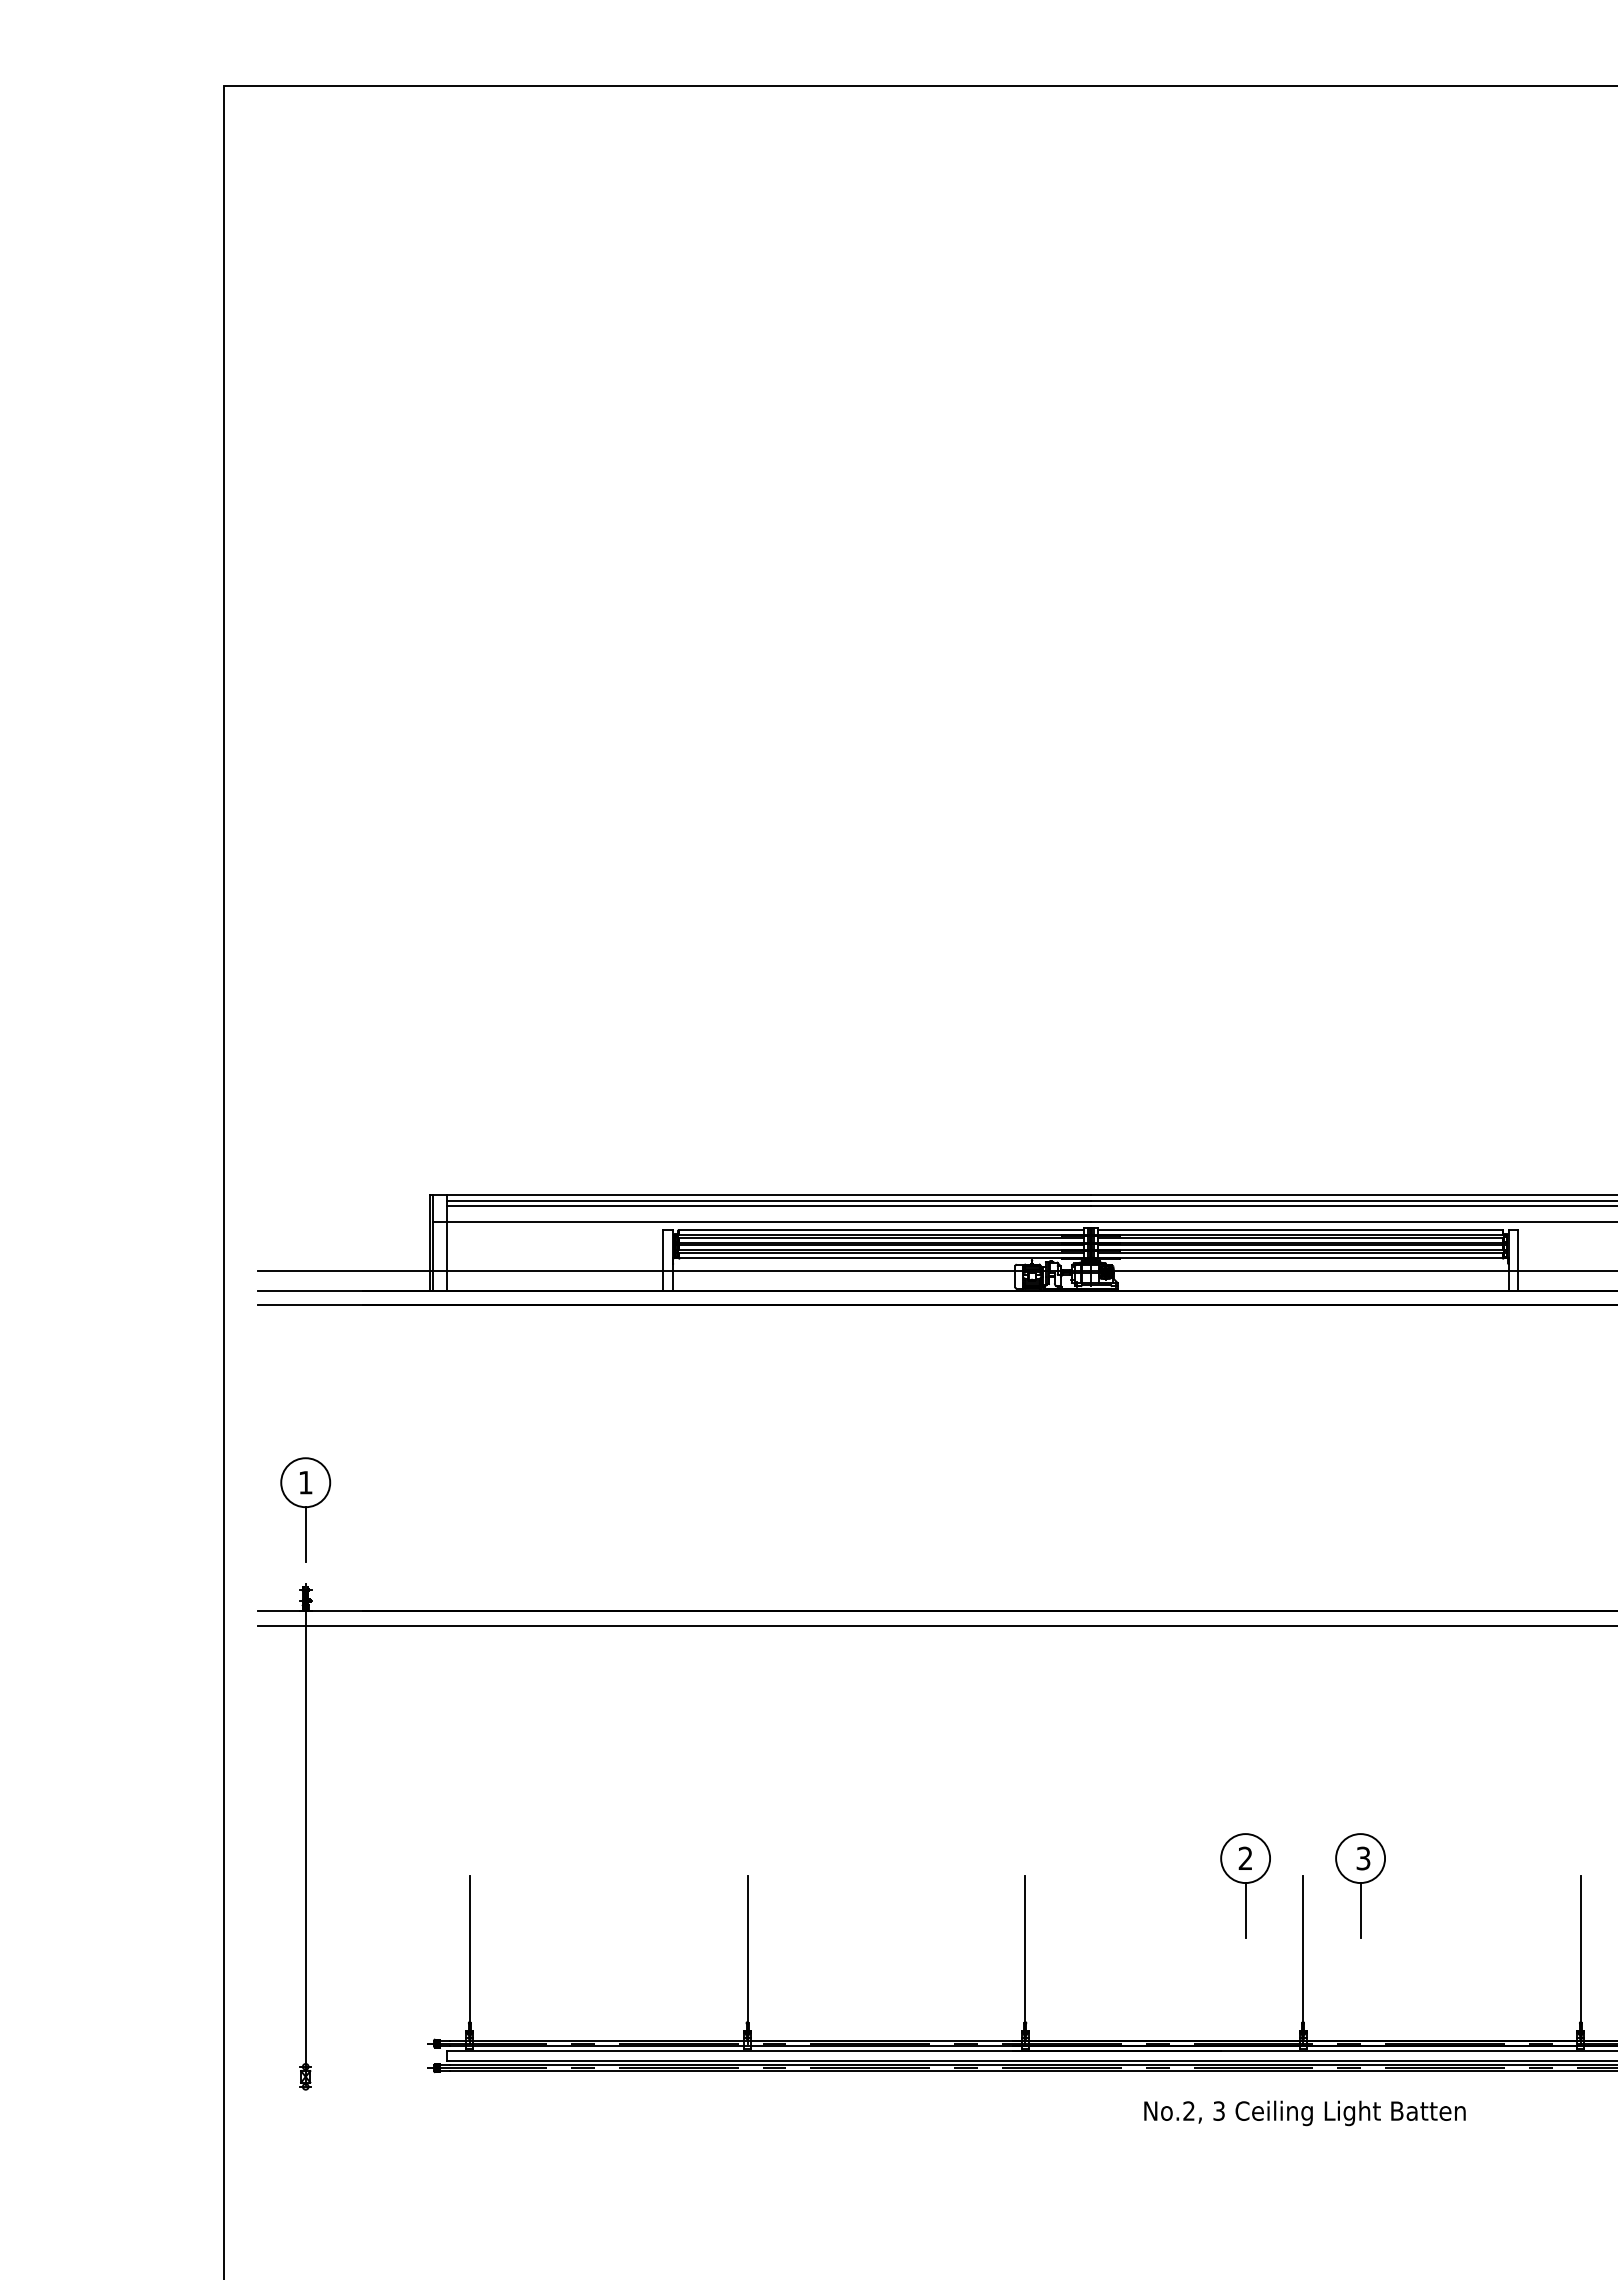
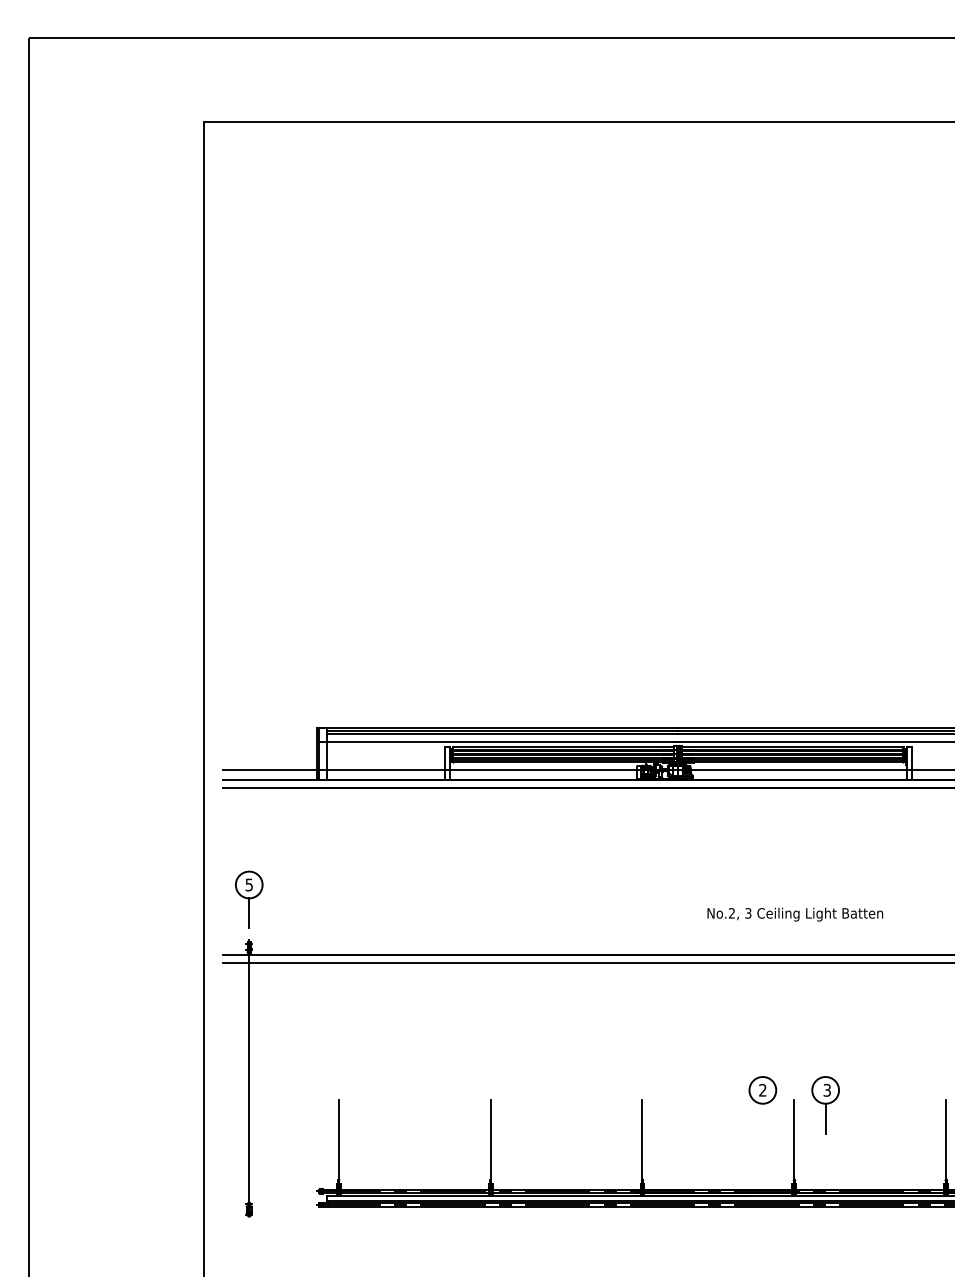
text: (304, 1481) -> (248, 884), 1 -> 5
line: (1244, 1910) -> (762, 1118), removed
text: (1305, 2113) -> (795, 914), moved

